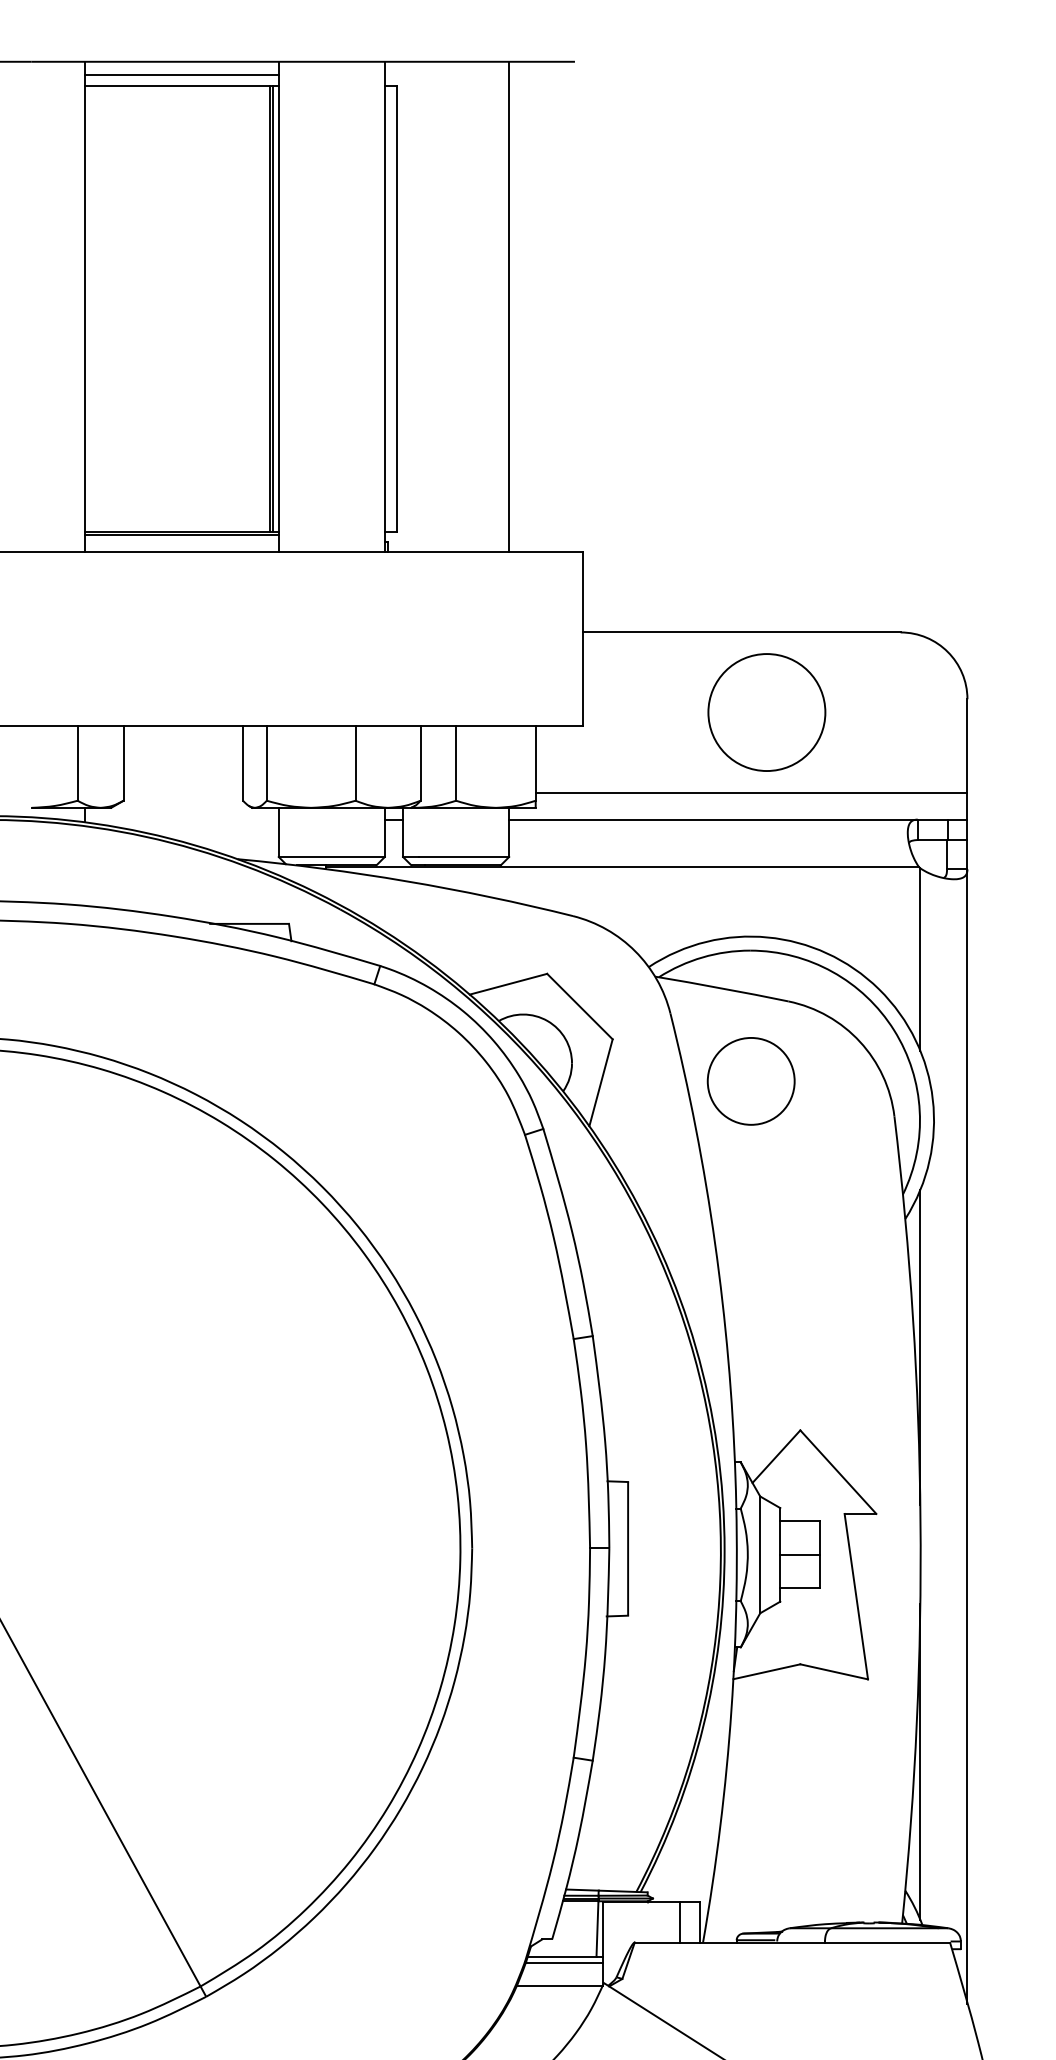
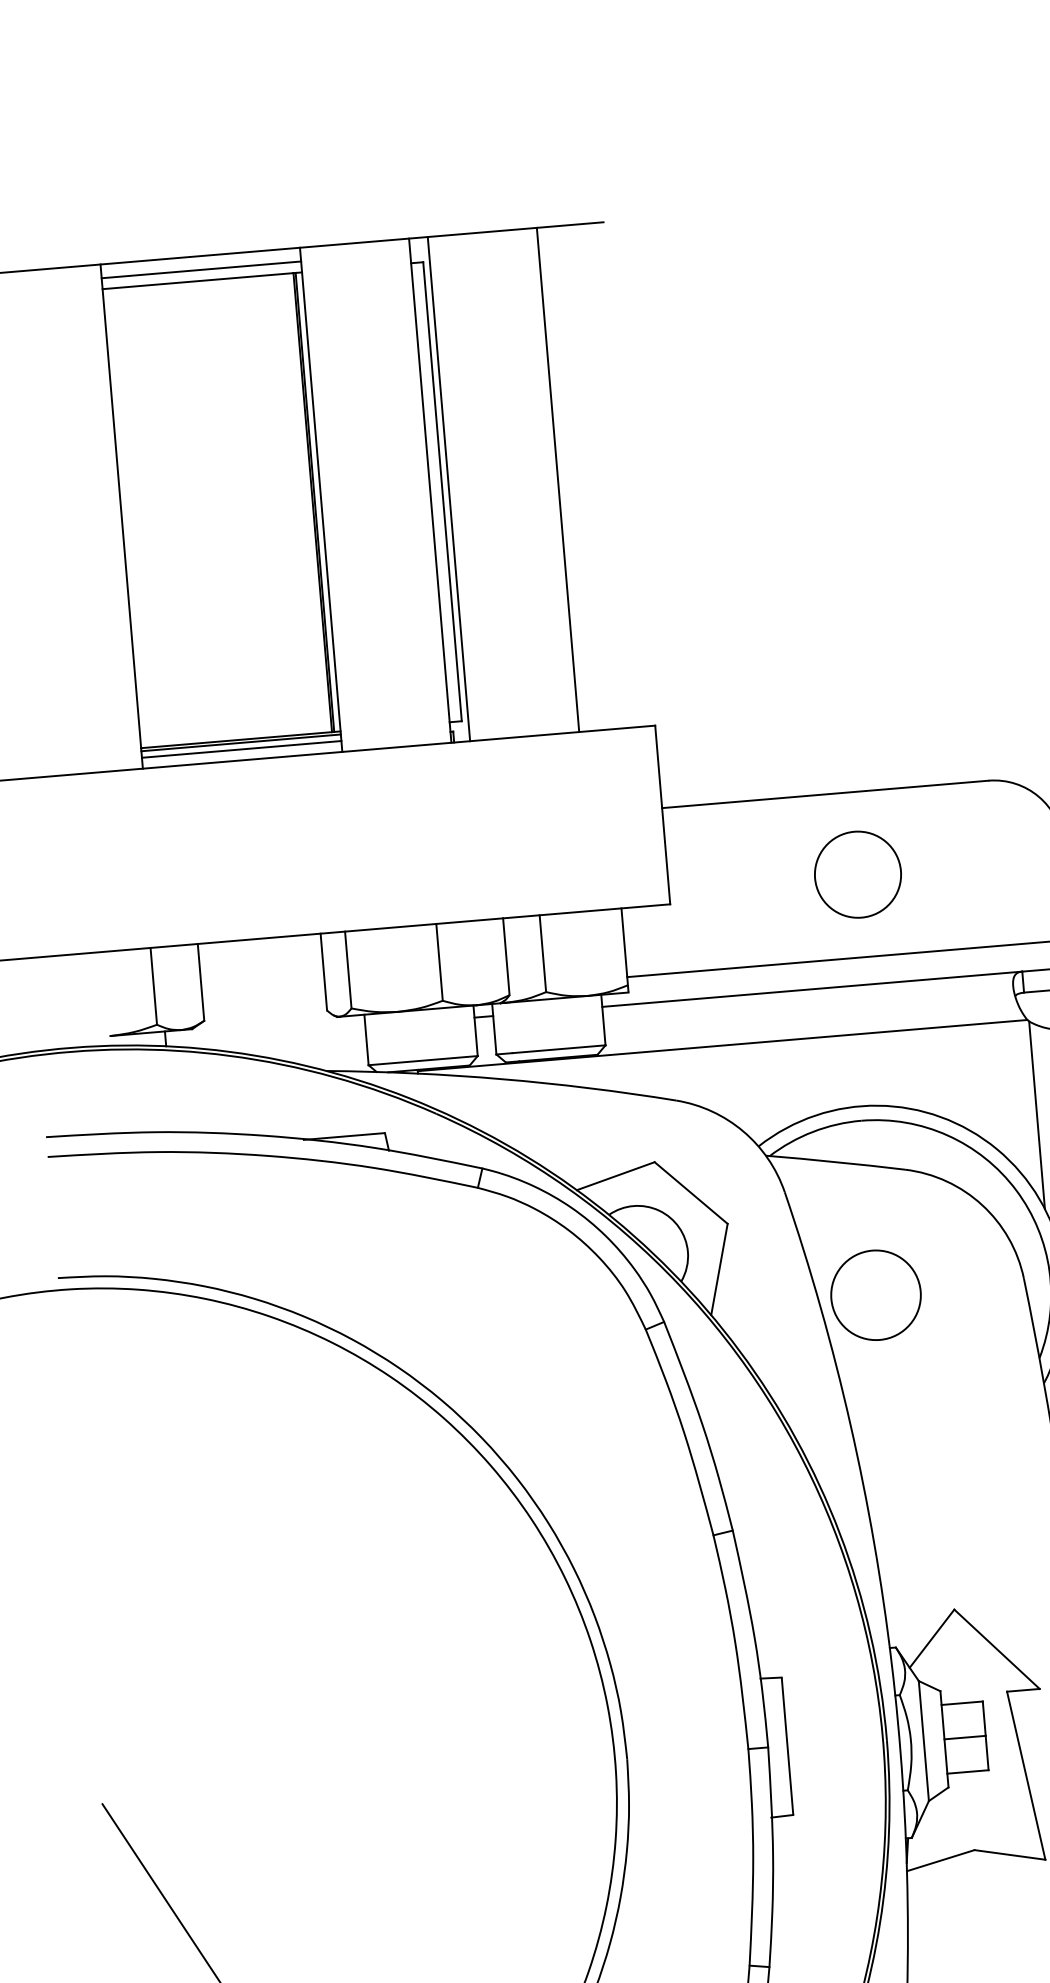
line: (403, 306) -> (449, 488), added
line: (181, 541) -> (241, 749), added
circle: (766, 712) -> (857, 874), size x0.71
circle: (750, 1081) -> (875, 1295), moved

